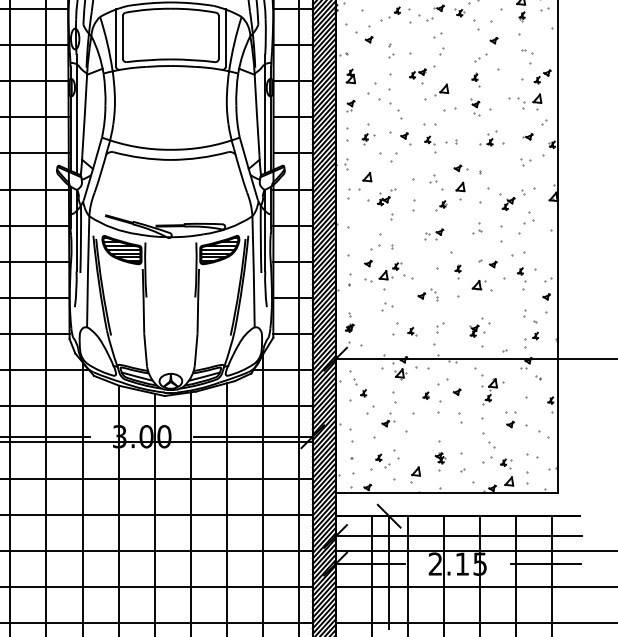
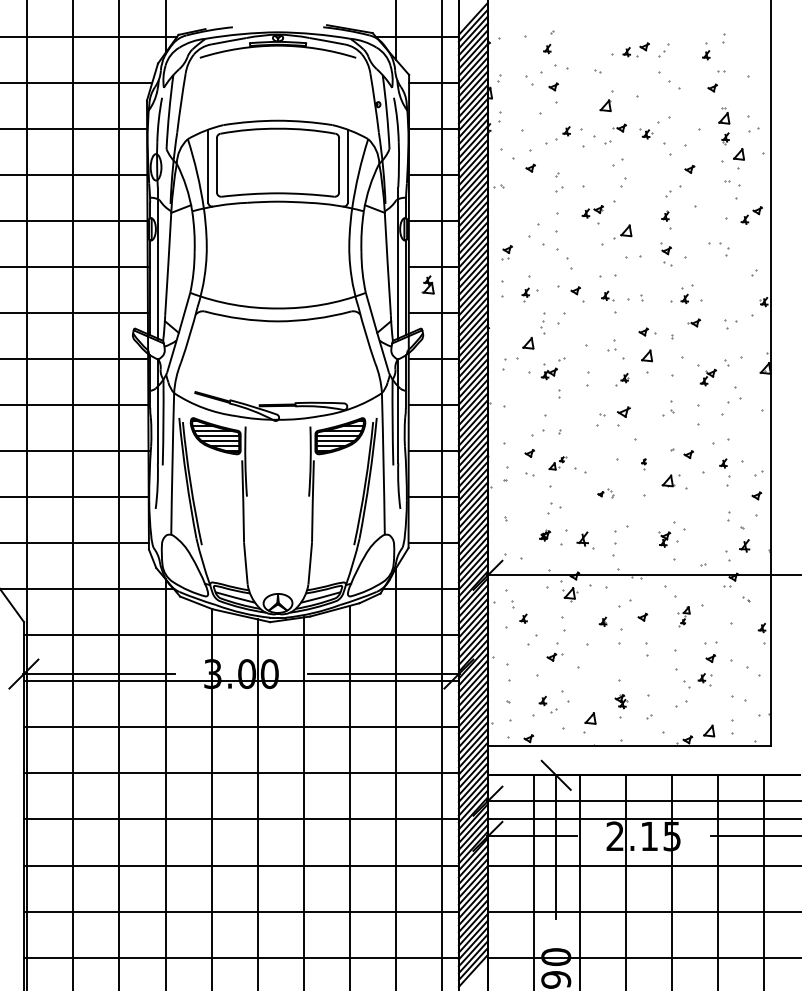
part: (350, 76) -> (427, 284), moved
part: (536, 101) -> (738, 158), moved
part: (528, 136) -> (694, 322), moved
part: (346, 164) -> (542, 327), moved
part: (433, 234) -> (612, 416), size x1.4
part: (390, 271) -> (557, 463), size x0.6
part: (457, 271) -> (643, 463), size x0.6
part: (427, 295) -> (605, 493), size x0.6
part: (350, 327) -> (545, 535), moved
part: (440, 327) -> (621, 534), size x1.6
part: (412, 331) -> (585, 540), size x1.6
part: (531, 335) -> (737, 545), size x1.4
part: (489, 391) -> (683, 616), size x0.6
part: (505, 463) -> (704, 679), moved

